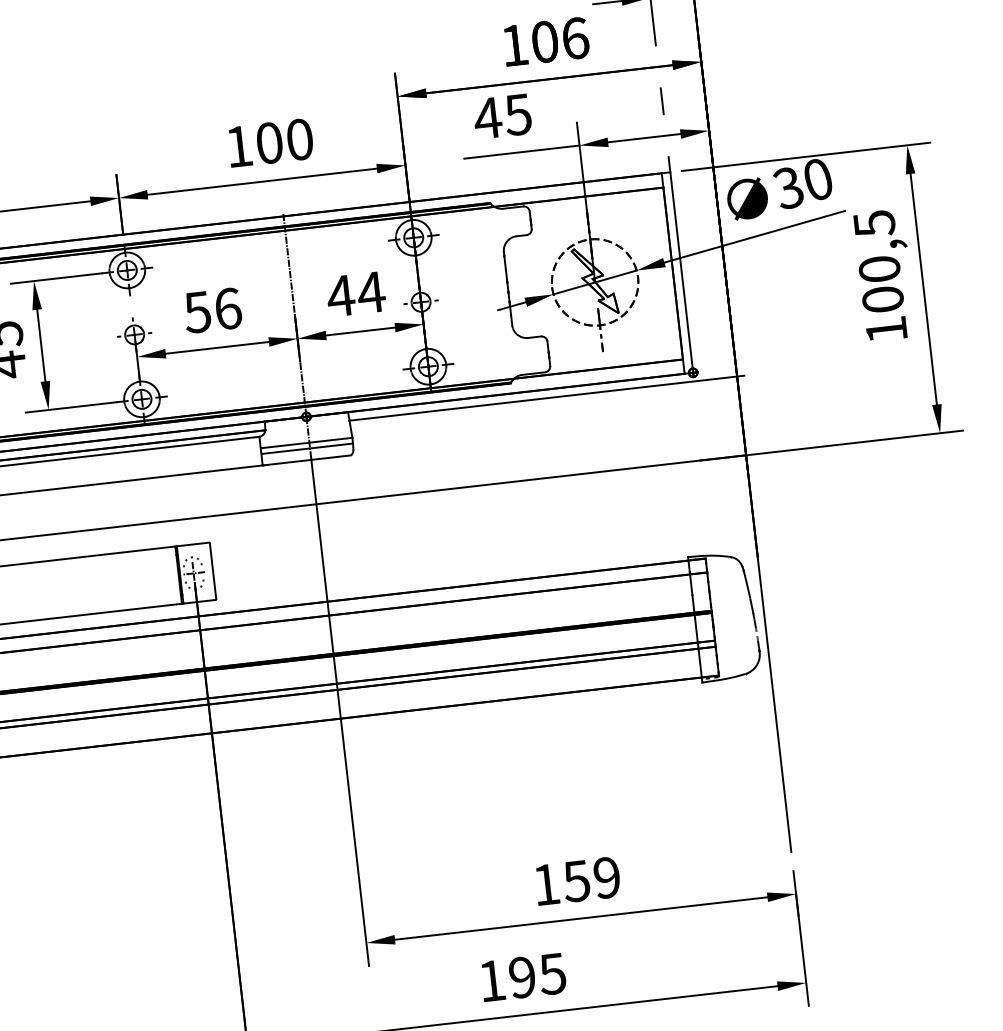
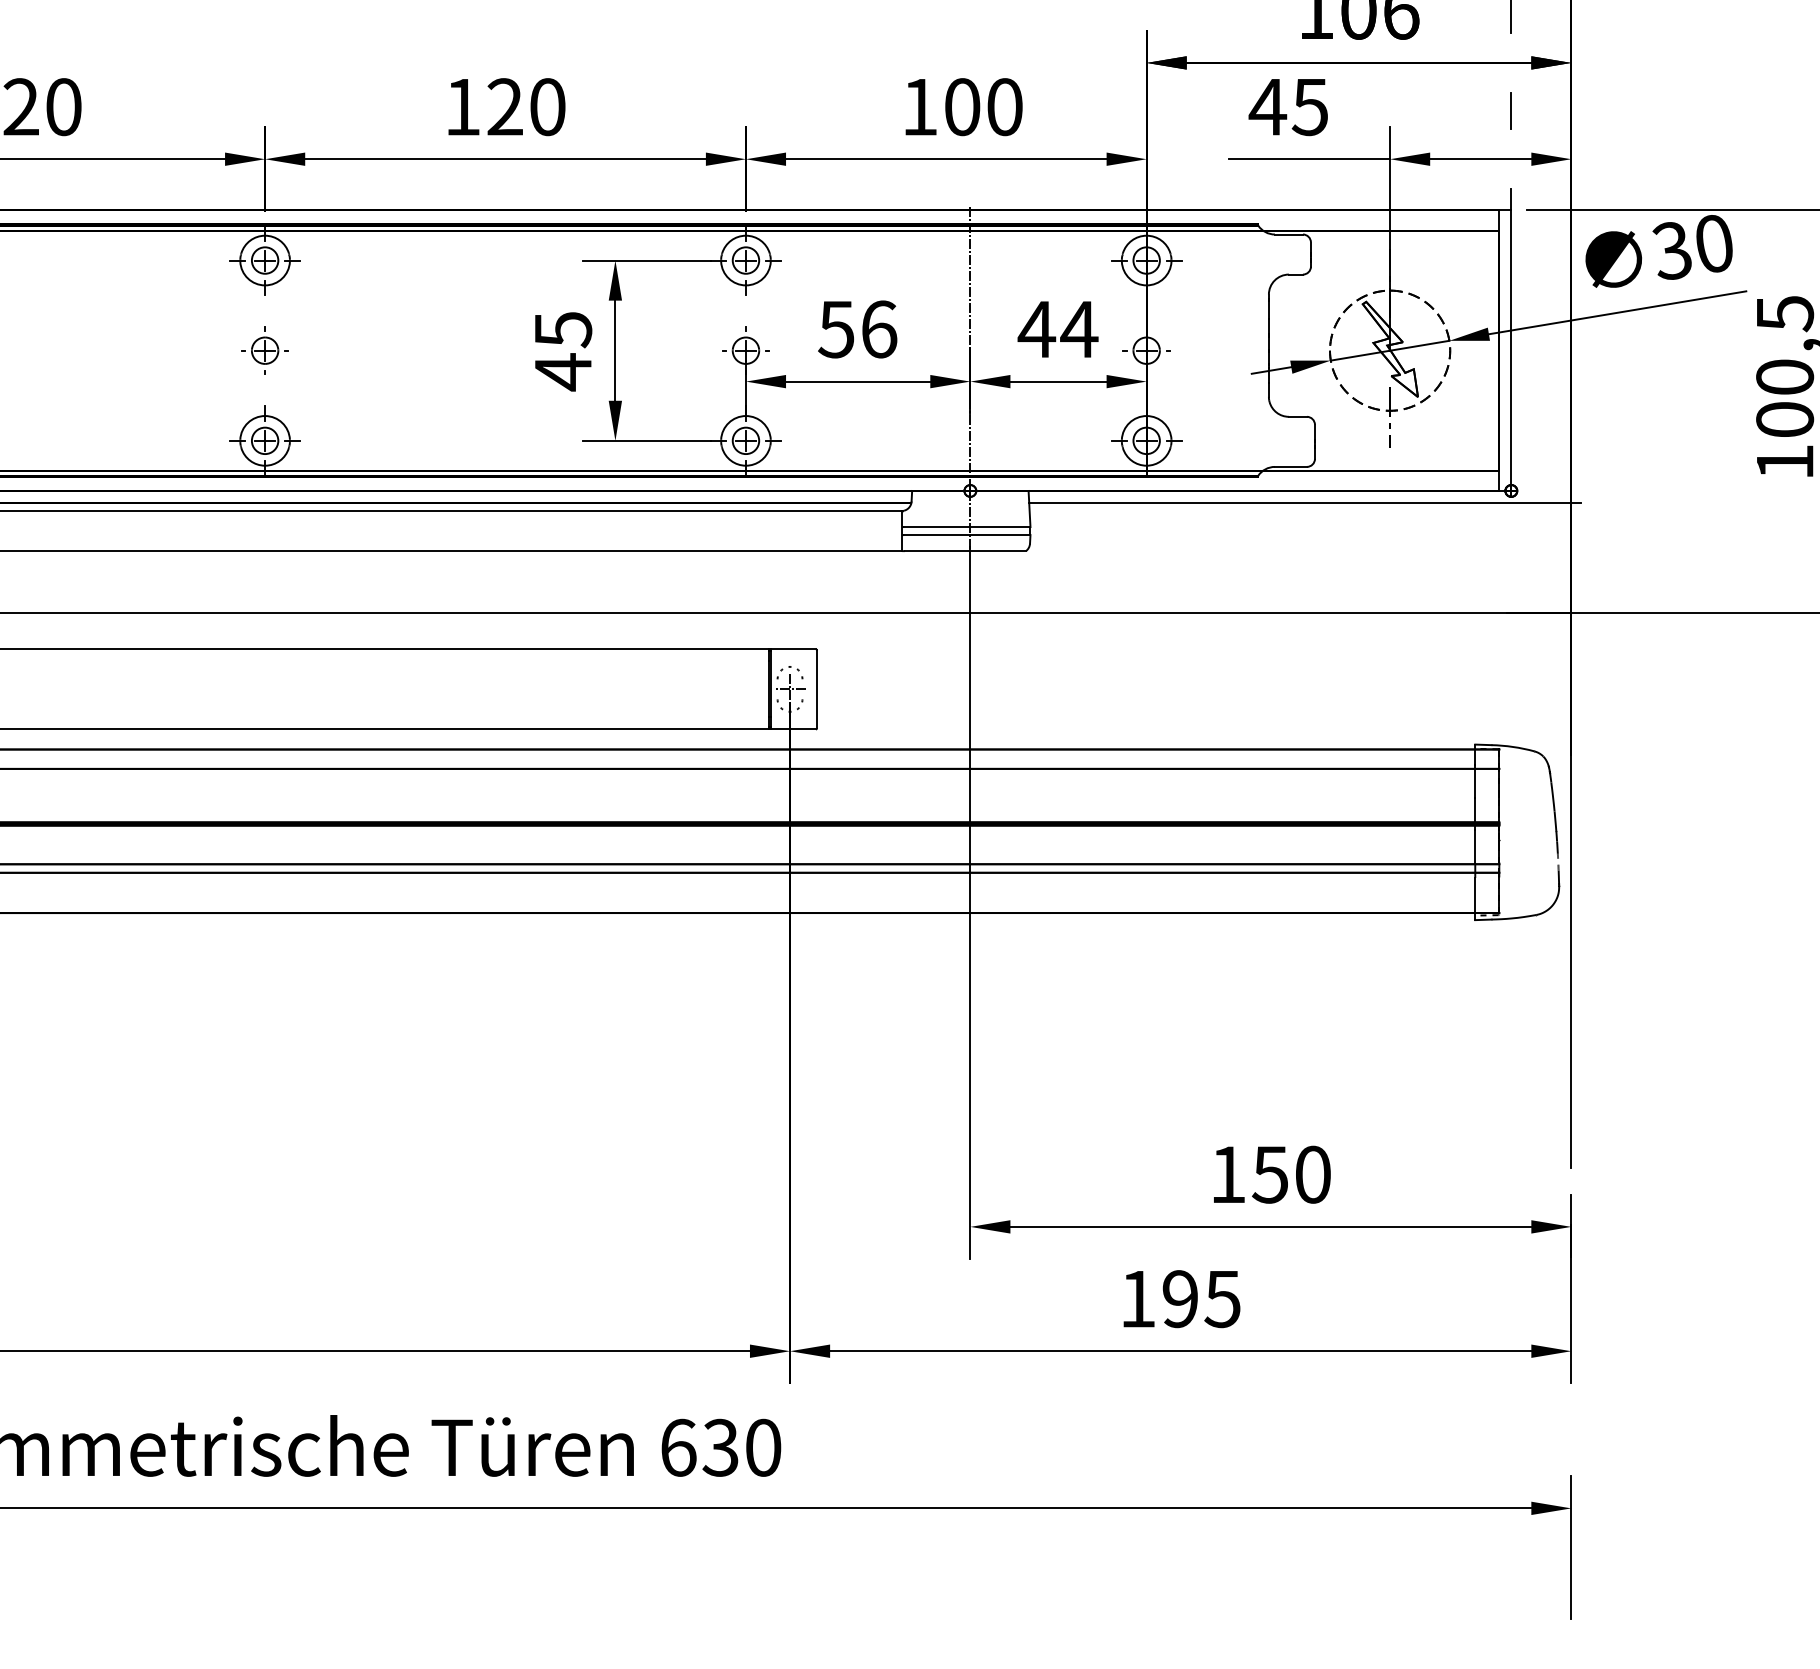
text: (606, 877) -> (1312, 1174), 159 -> 150

